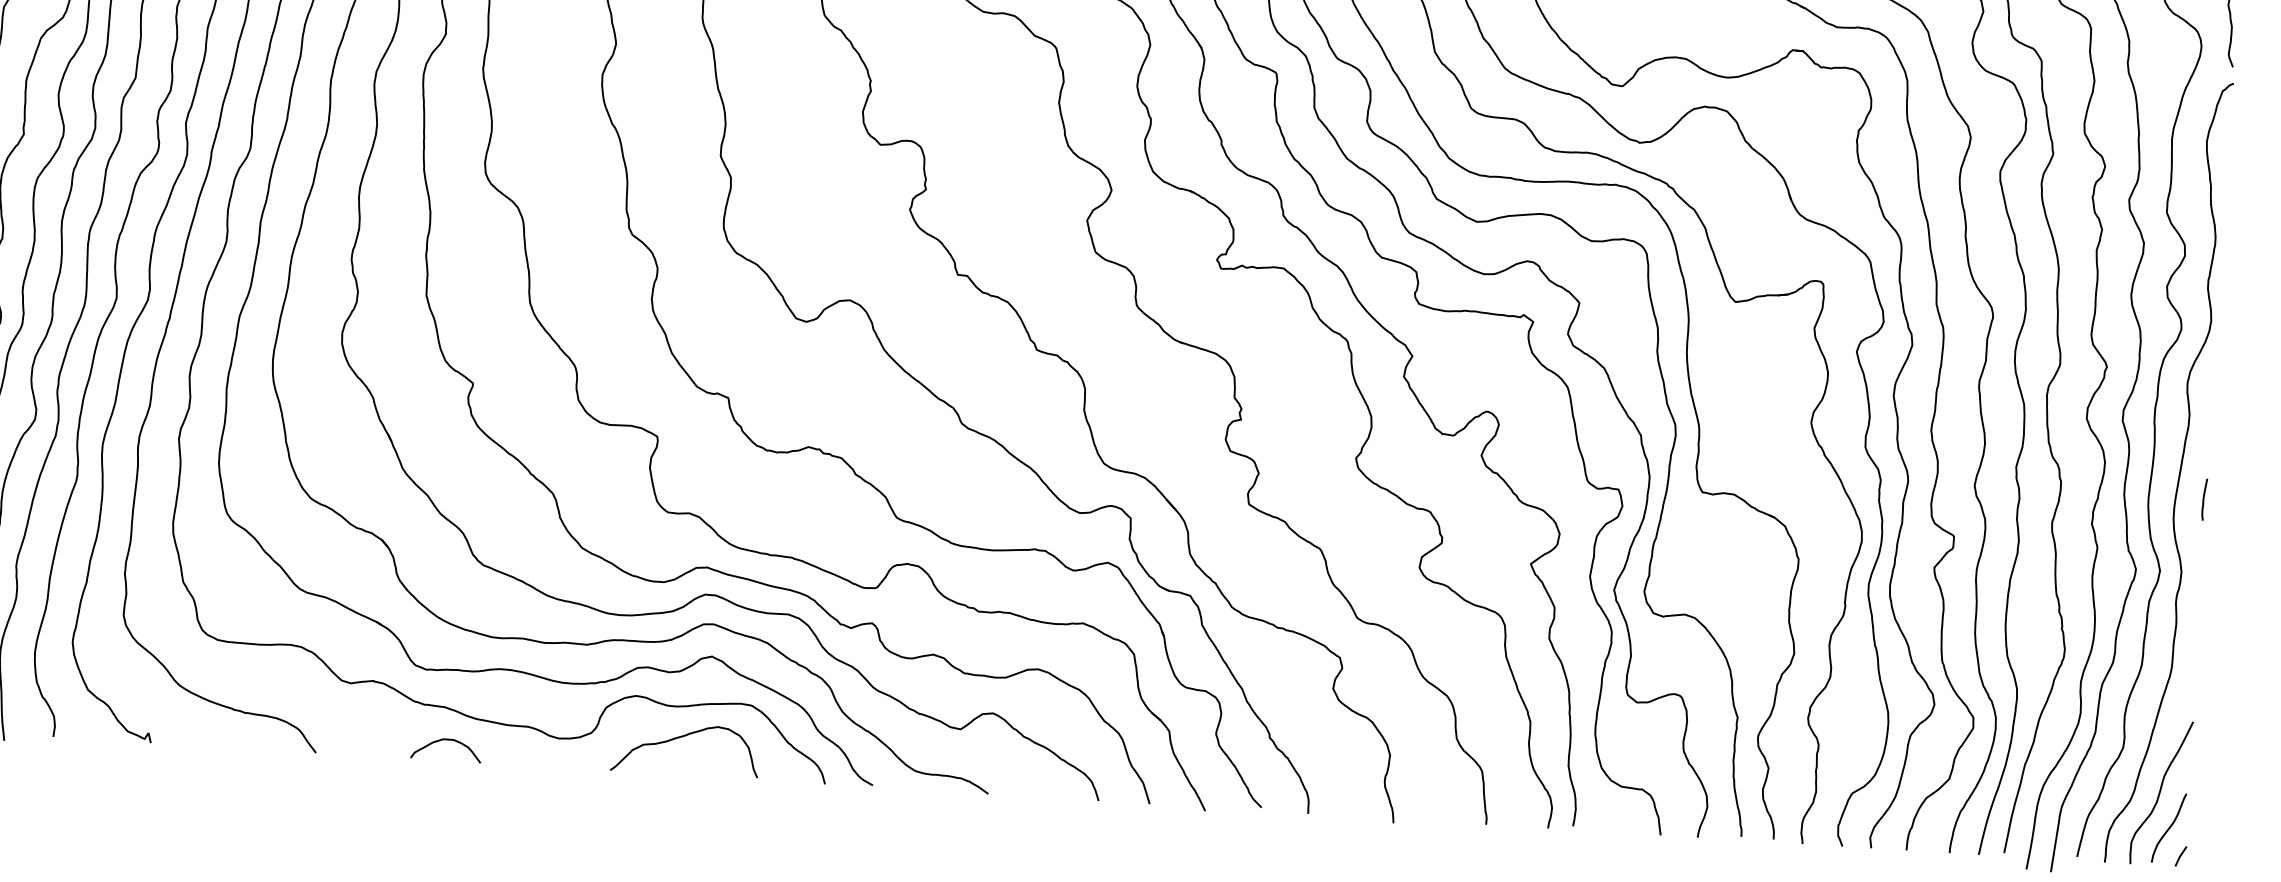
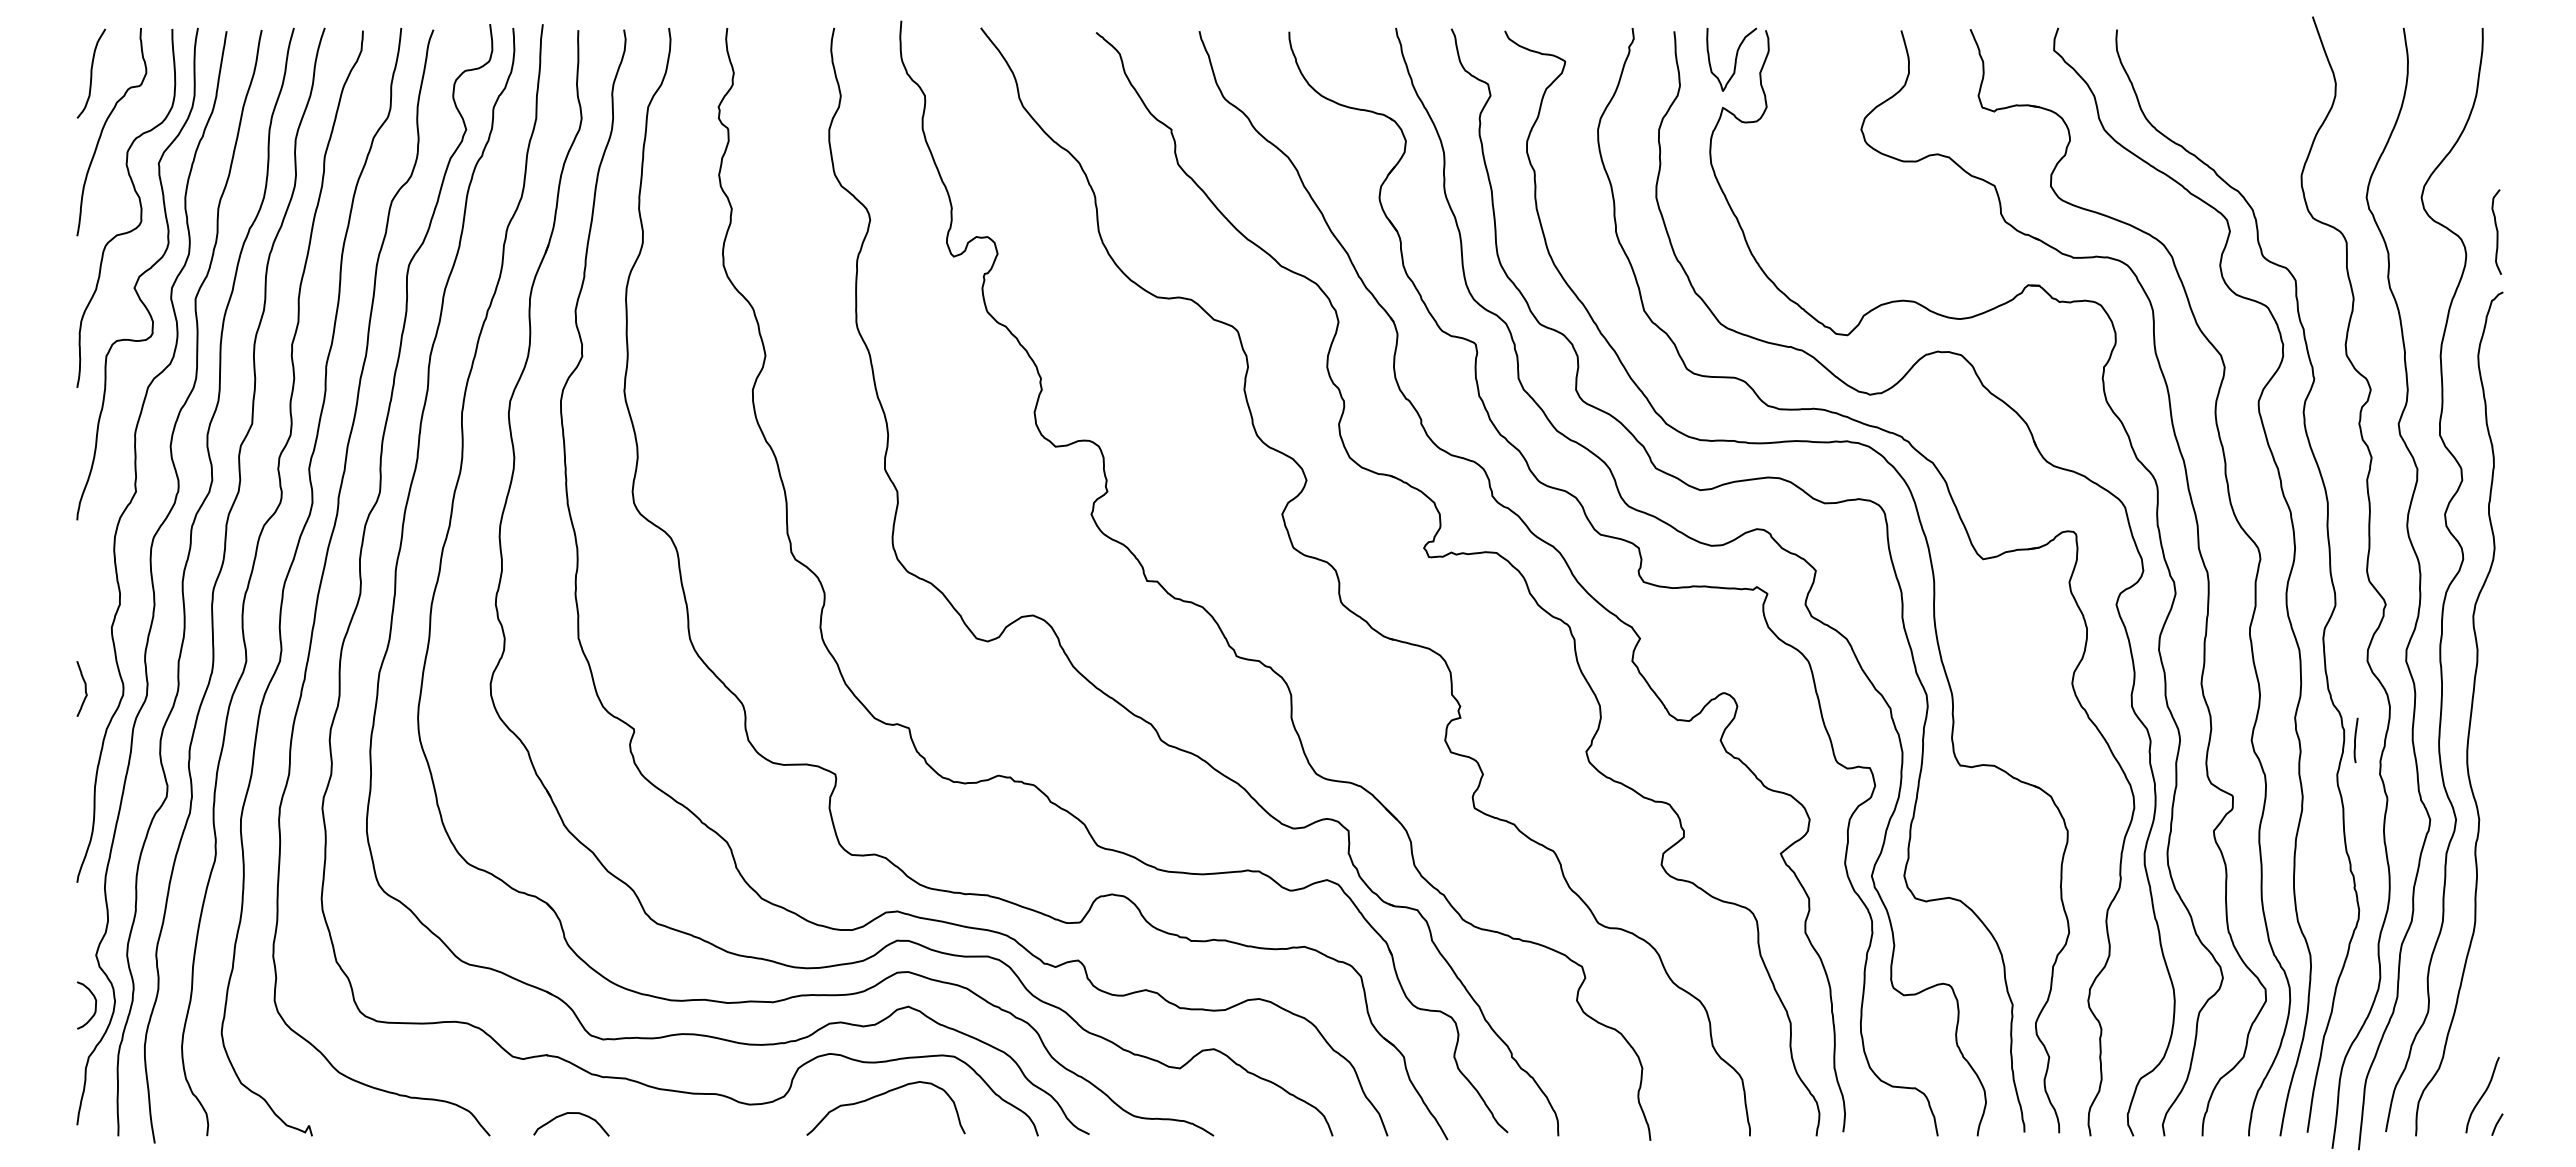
curve: (2203, 499) -> (2355, 740), moved
curve: (446, 739) -> (571, 1113), moved
curve: (2160, 792) -> (2471, 1057), removed

